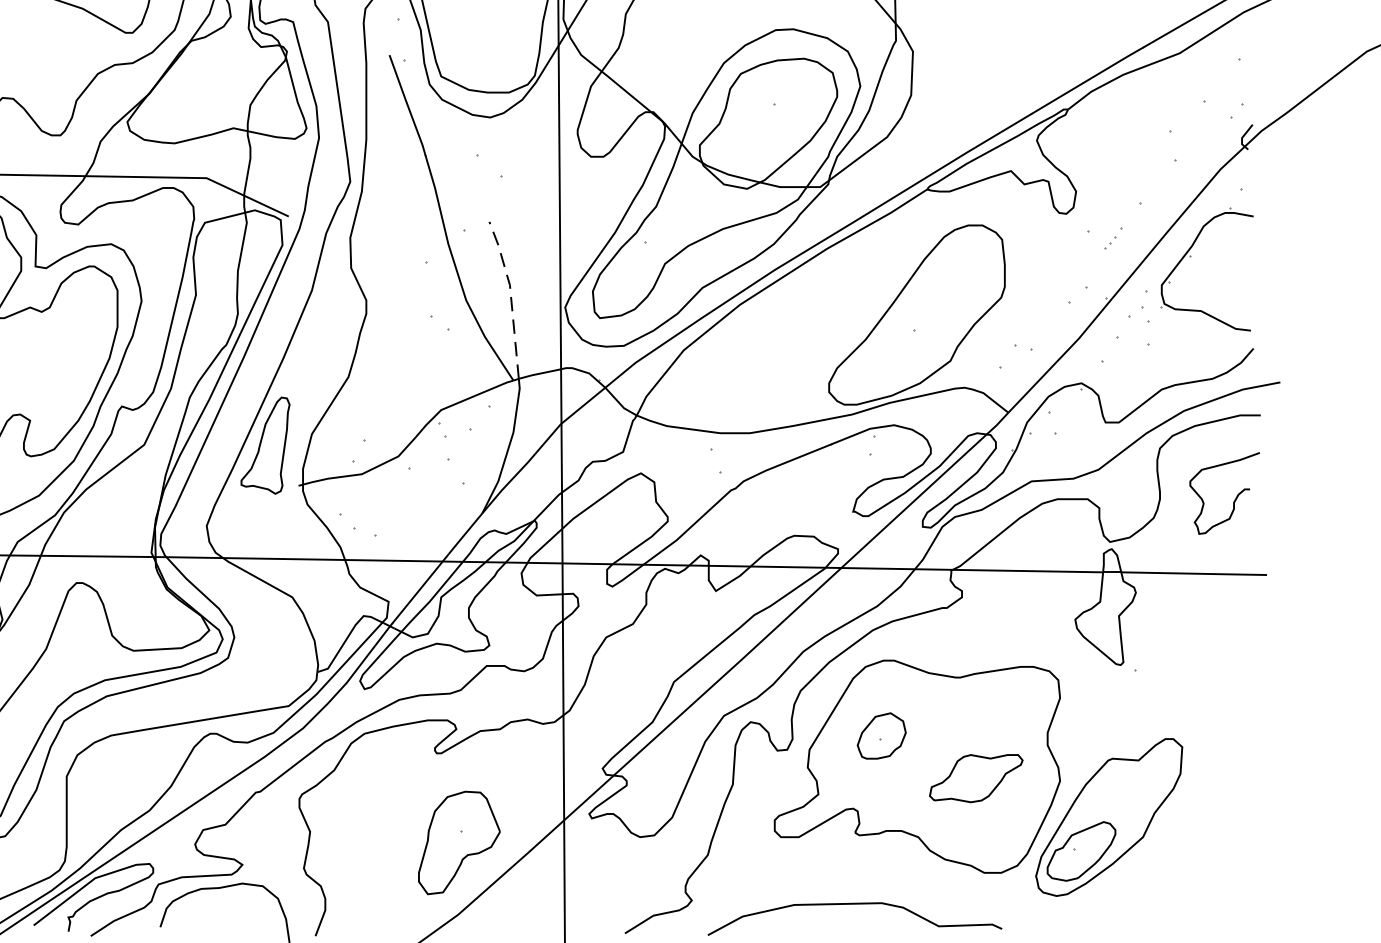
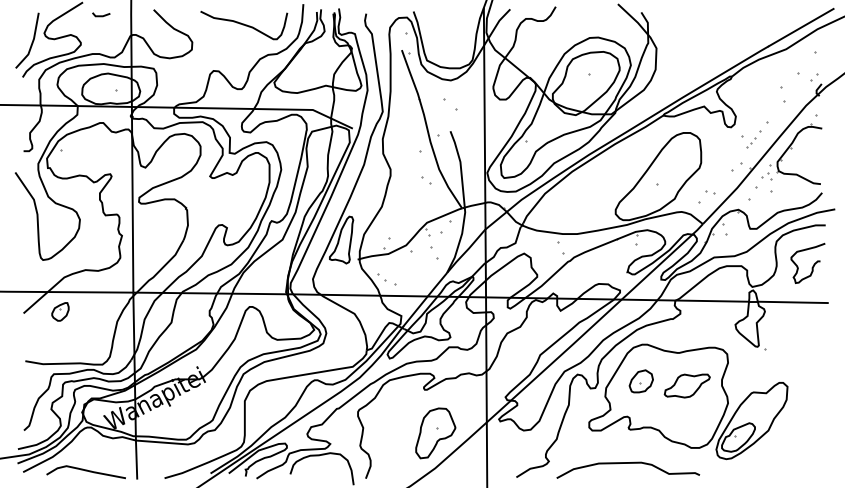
part: (1112, 238) -> (753, 139), size x1.67
line: (510, 296) -> (460, 167), dashed -> solid
part: (974, 777) -> (686, 385), moved

